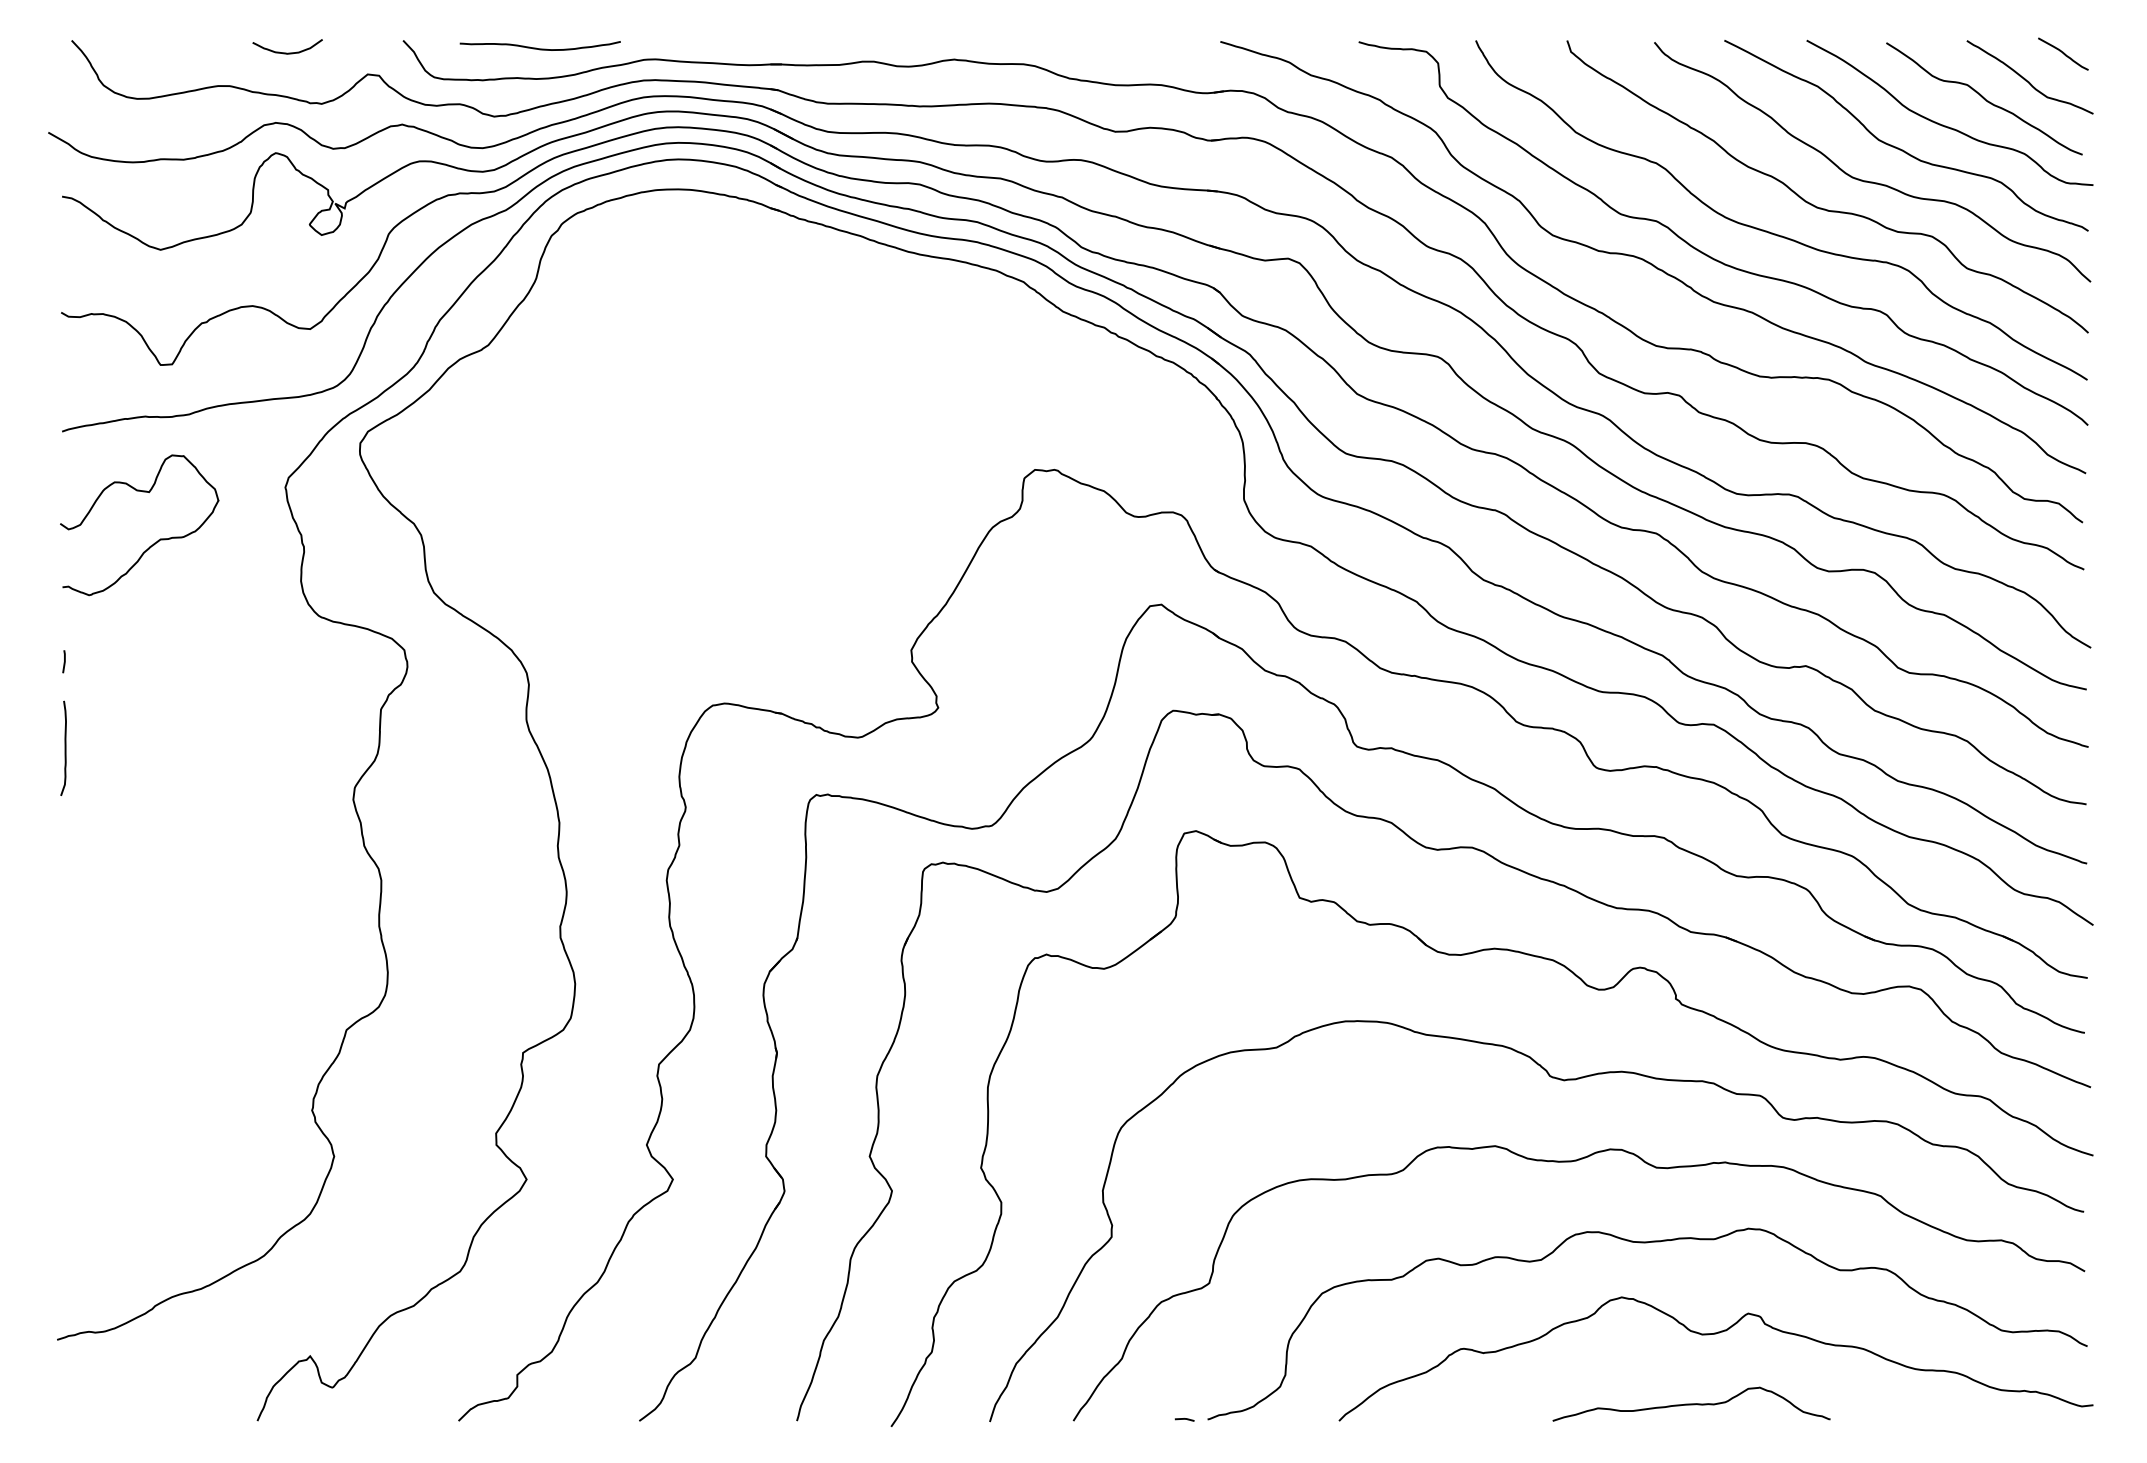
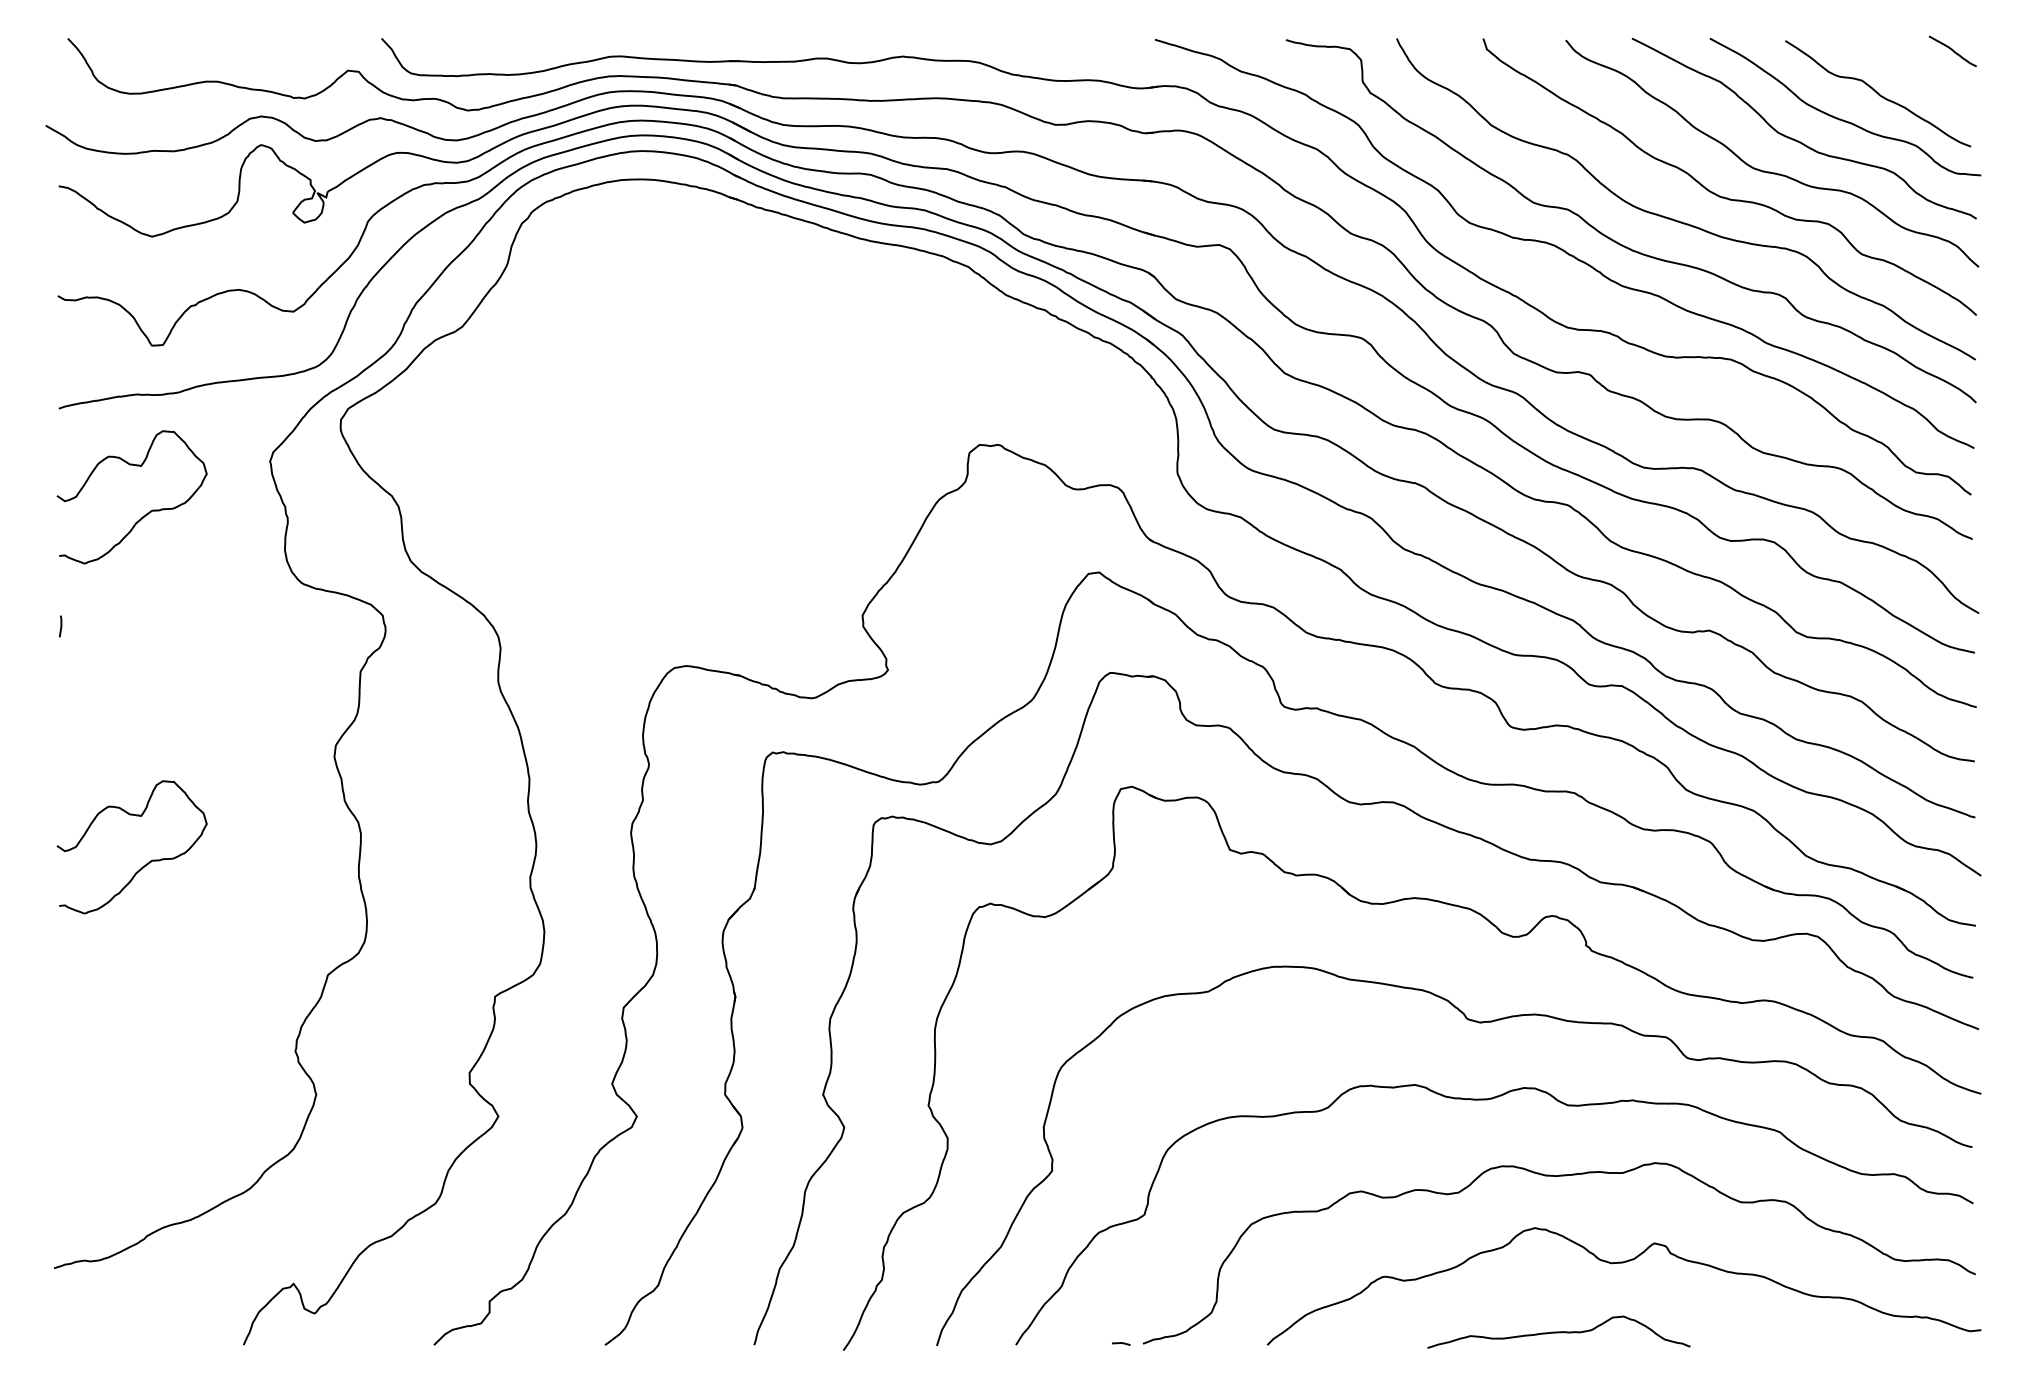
curve: (539, 47) -> (510, 45), removed
curve: (285, 52) -> (270, 49), removed
curve: (2027, 79) -> (1918, 75), removed
curve: (64, 748) -> (61, 708), removed
curve: (151, 914) -> (143, 865), added
curve: (1691, 1403) -> (1558, 1331), moved

